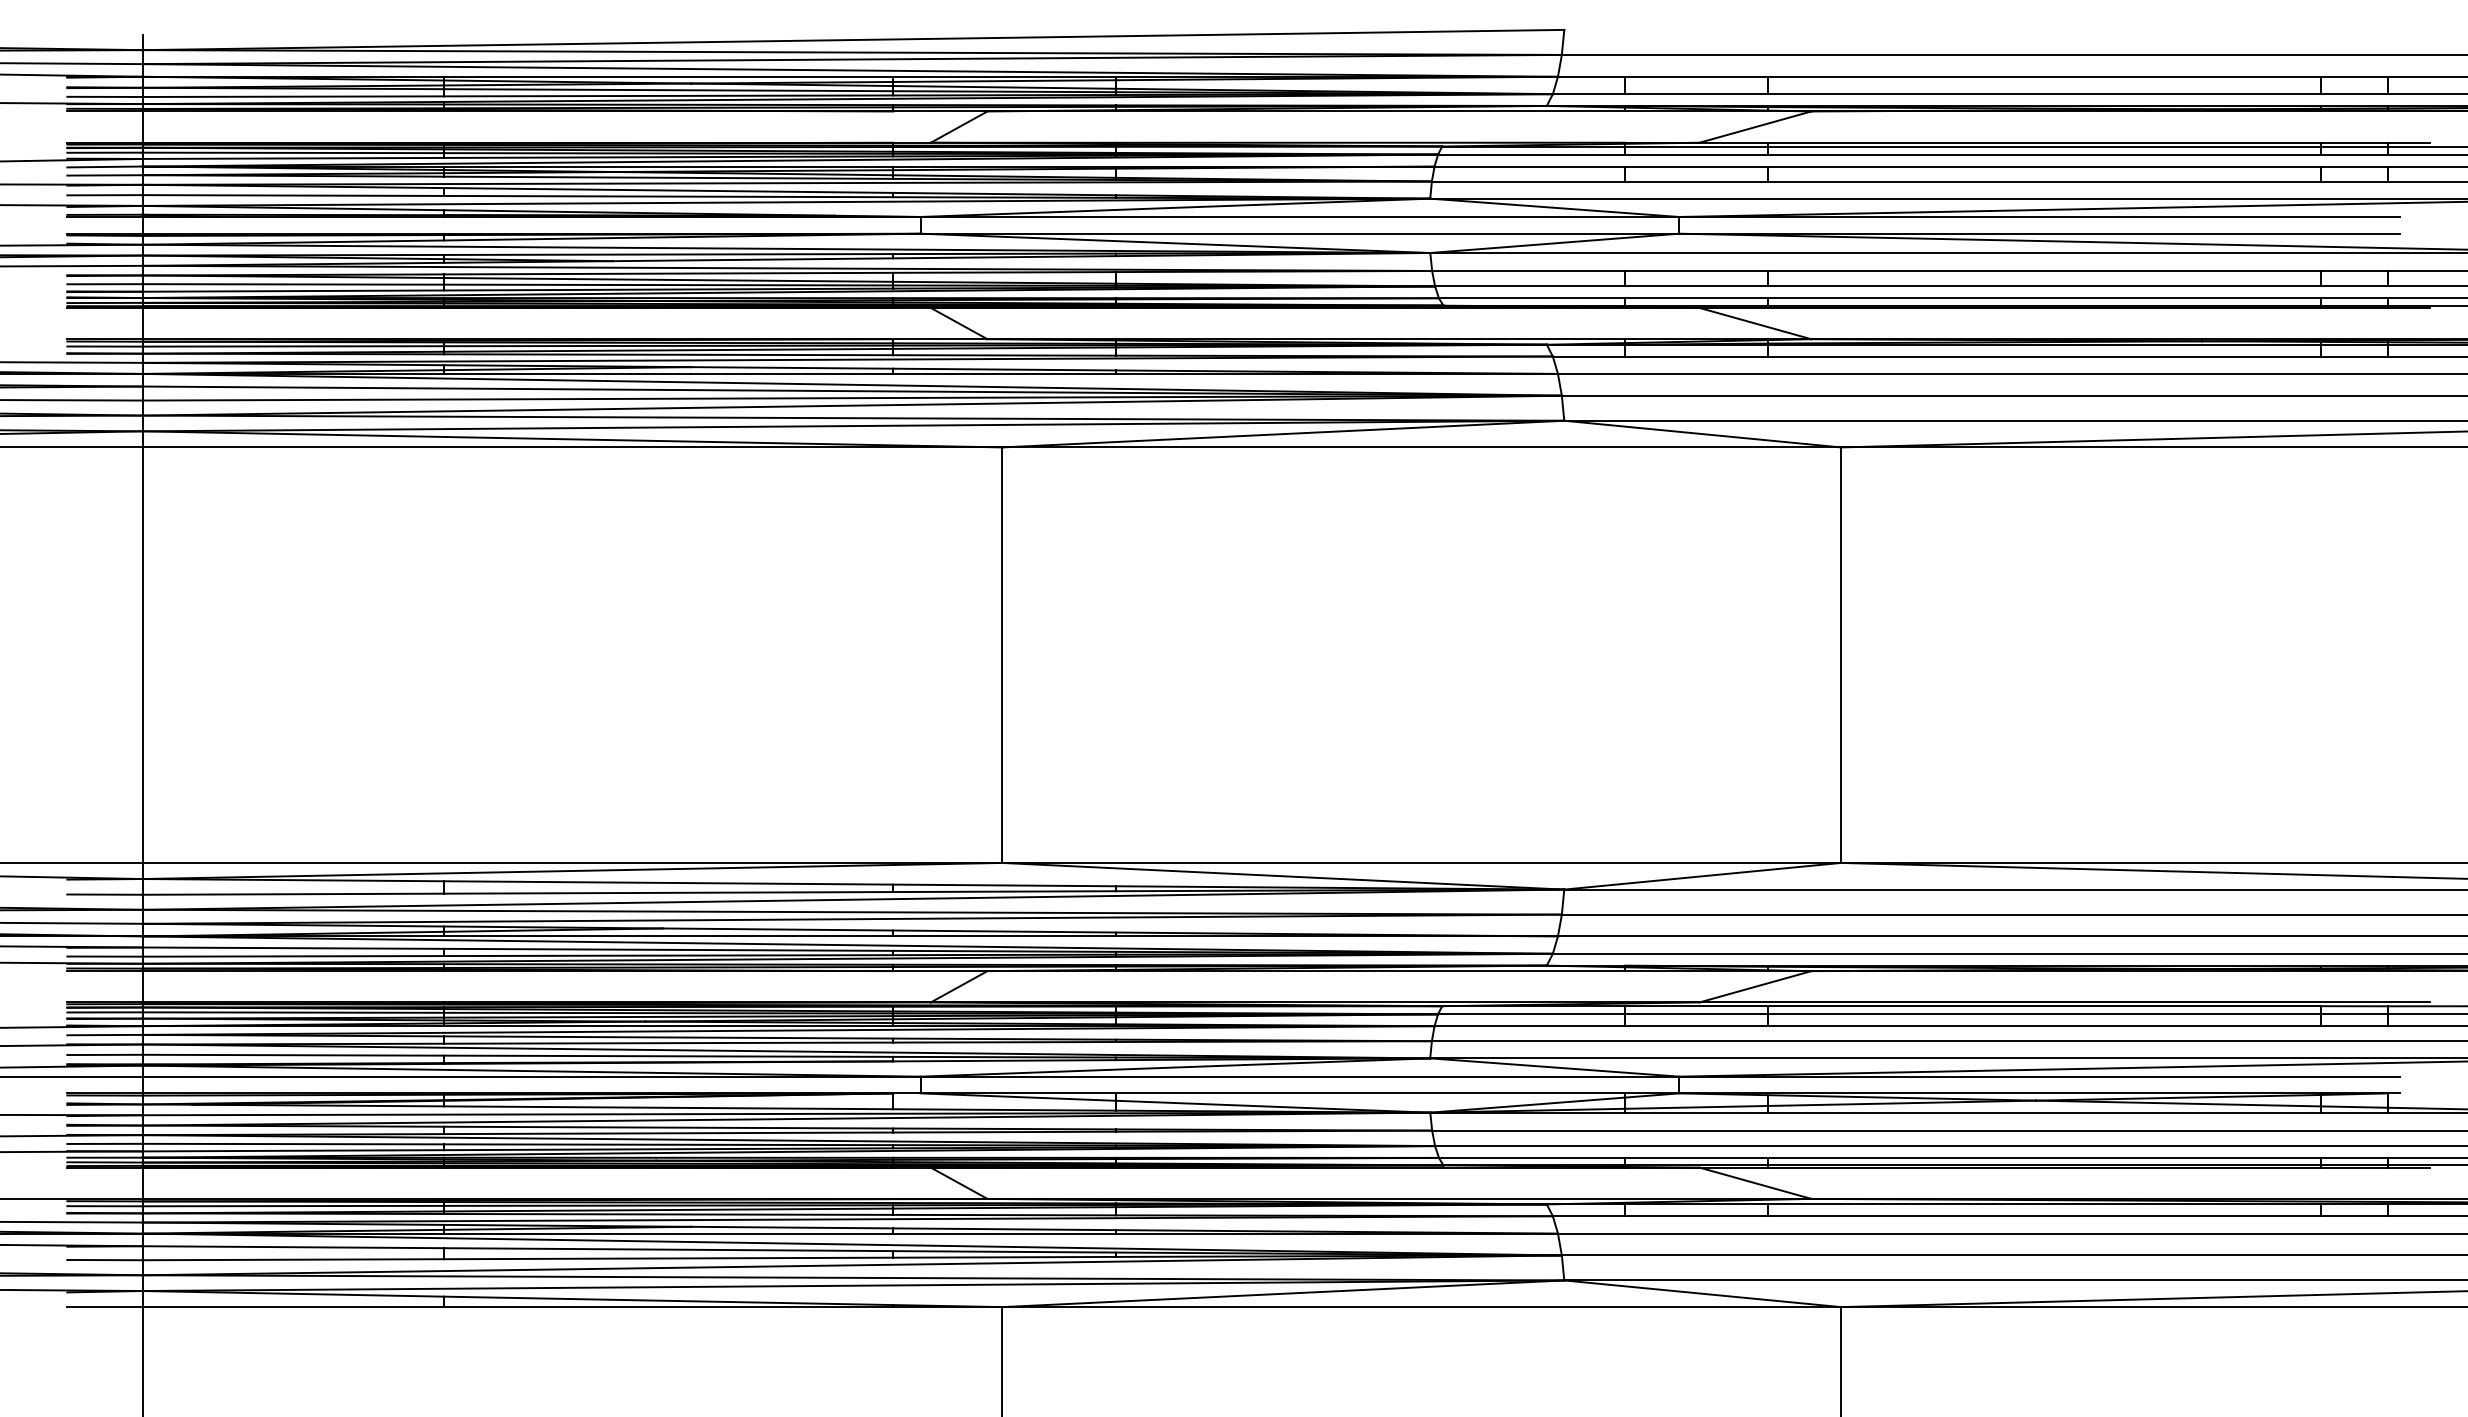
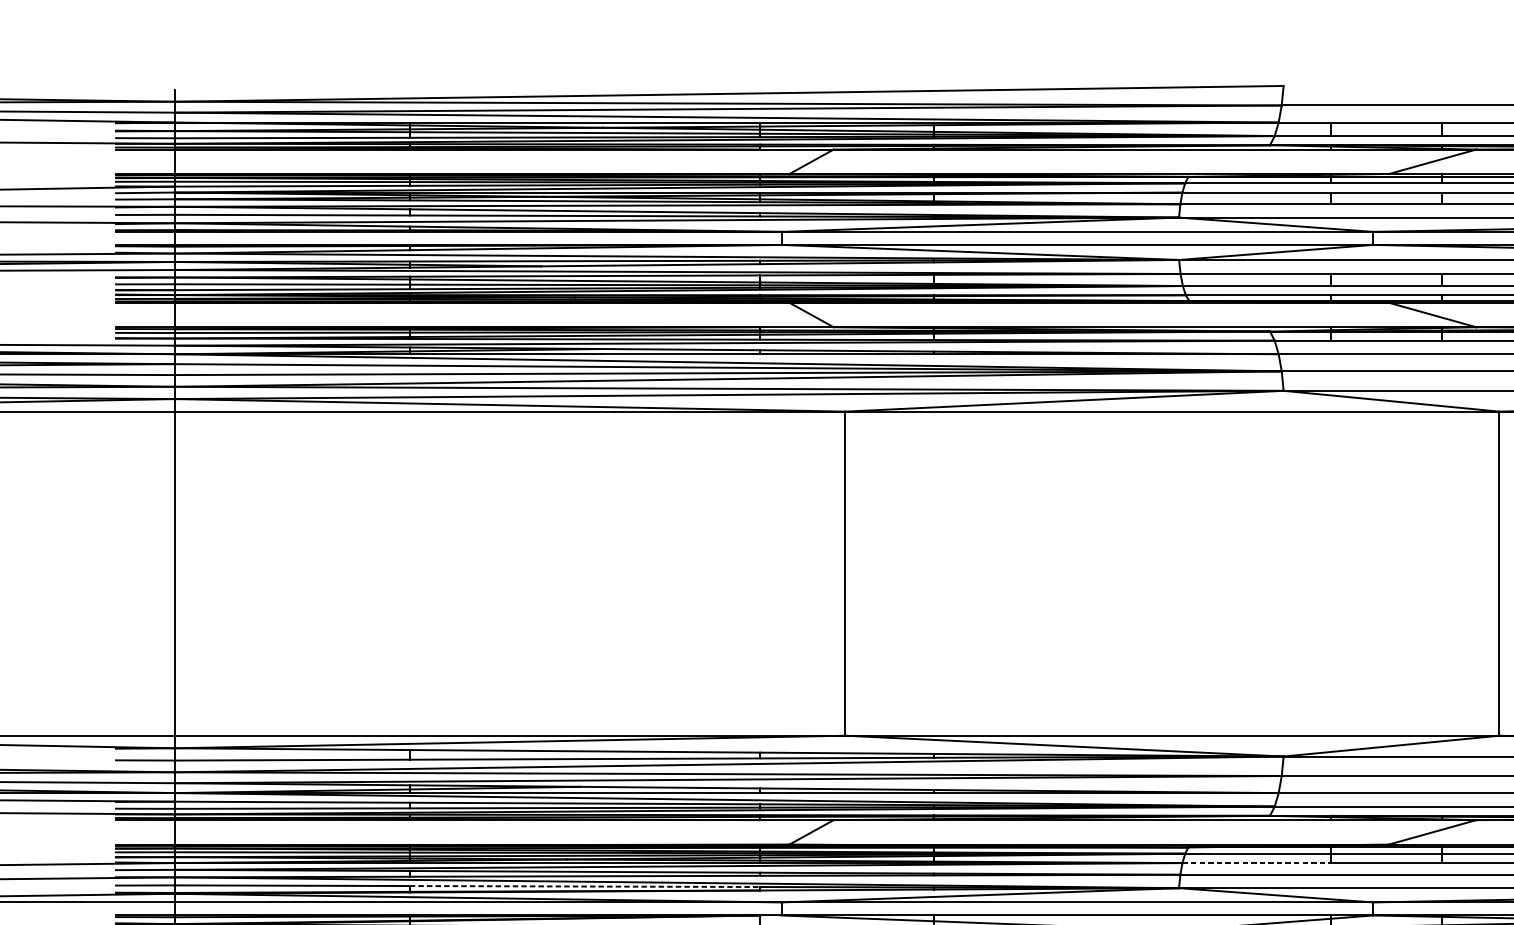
line: (1530, 1026) -> (1257, 863), solid -> dashed
line: (668, 1056) -> (584, 886), solid -> dashed

